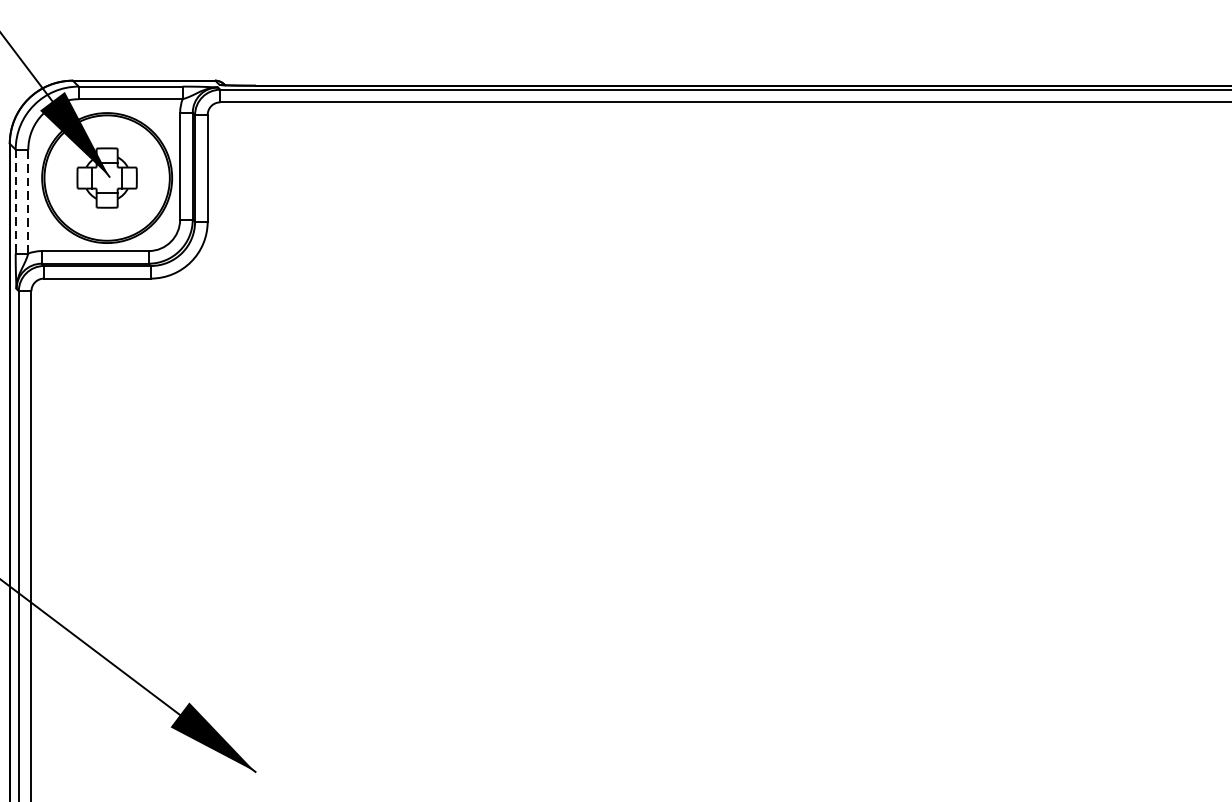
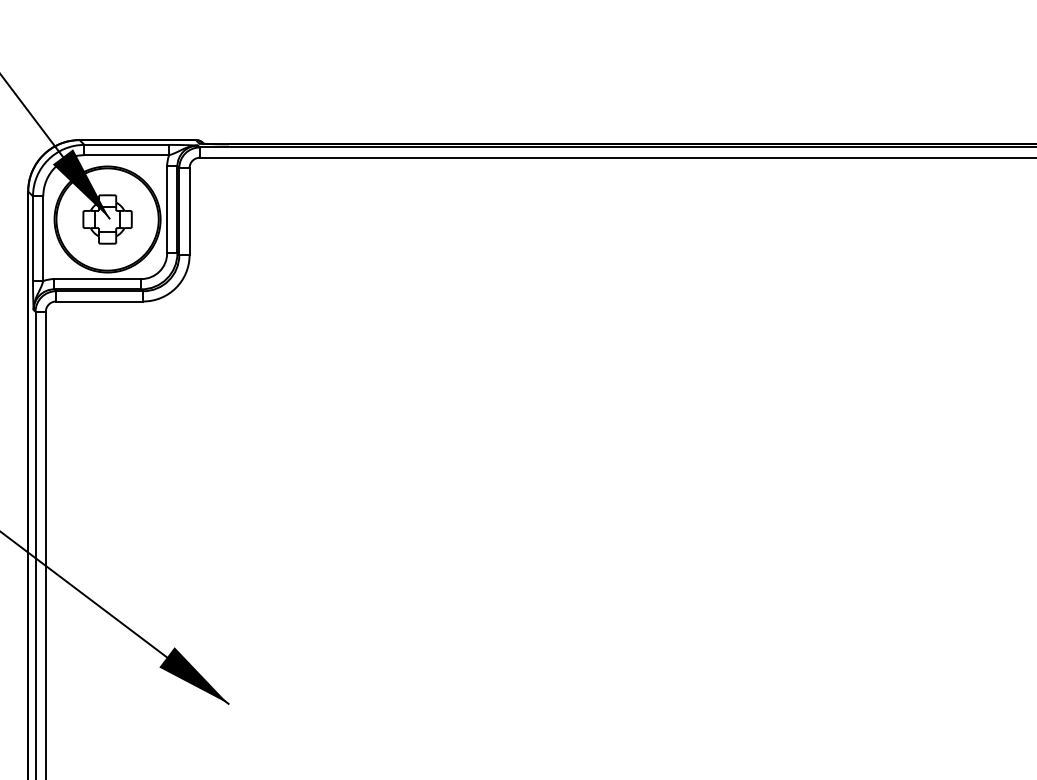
line: (28, 201) -> (43, 238), dashed -> solid
line: (16, 202) -> (33, 239), dashed -> solid

